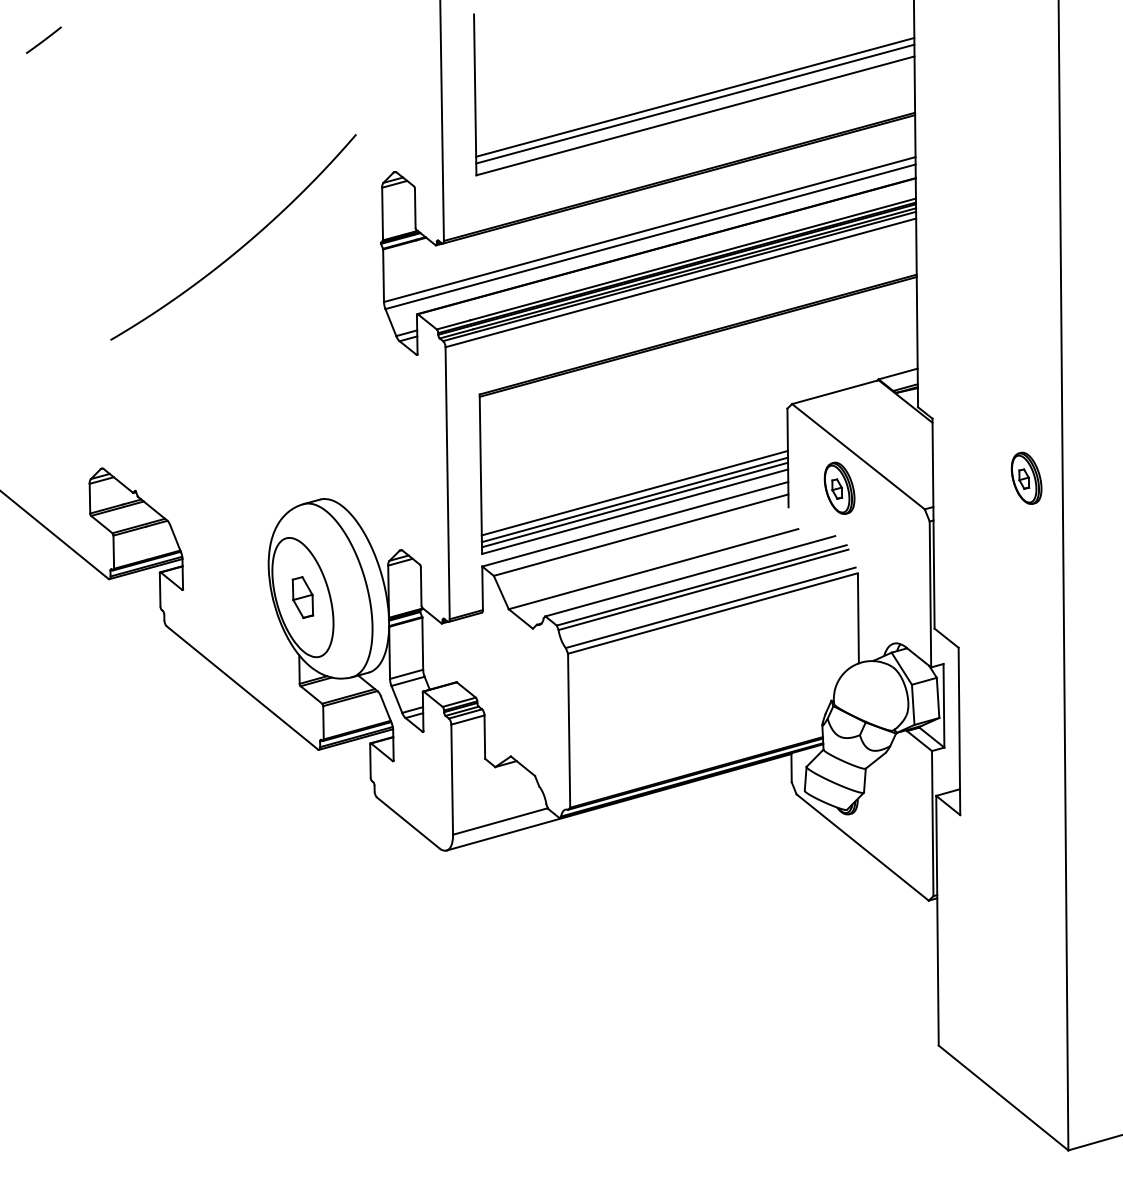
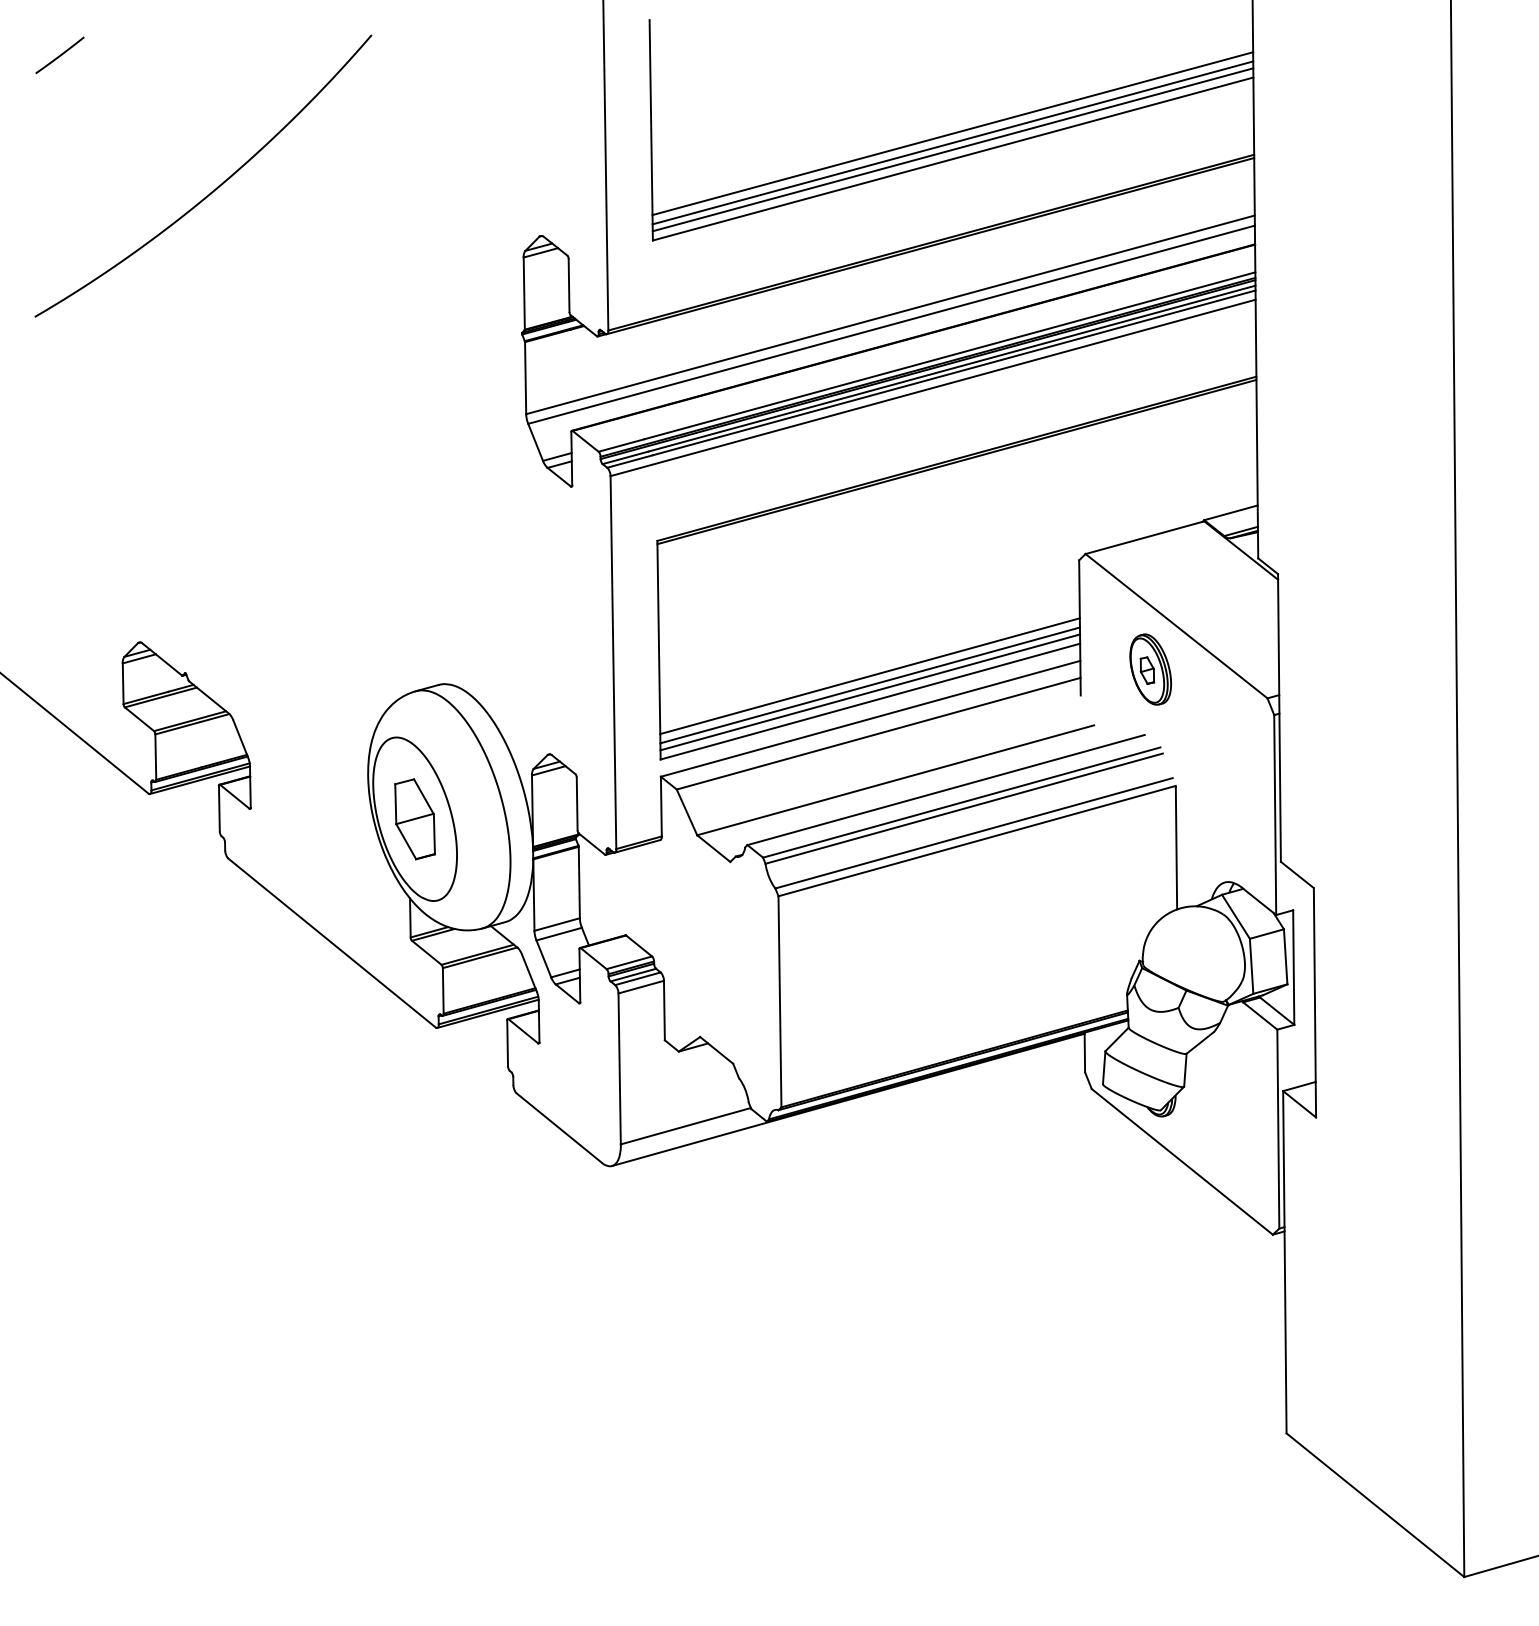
line: (695, 108) -> (953, 148), added
curve: (242, 245) -> (215, 187), moved
part: (1026, 477) -> (1406, 654), removed
part: (302, 597) -> (414, 819), size x1.43

